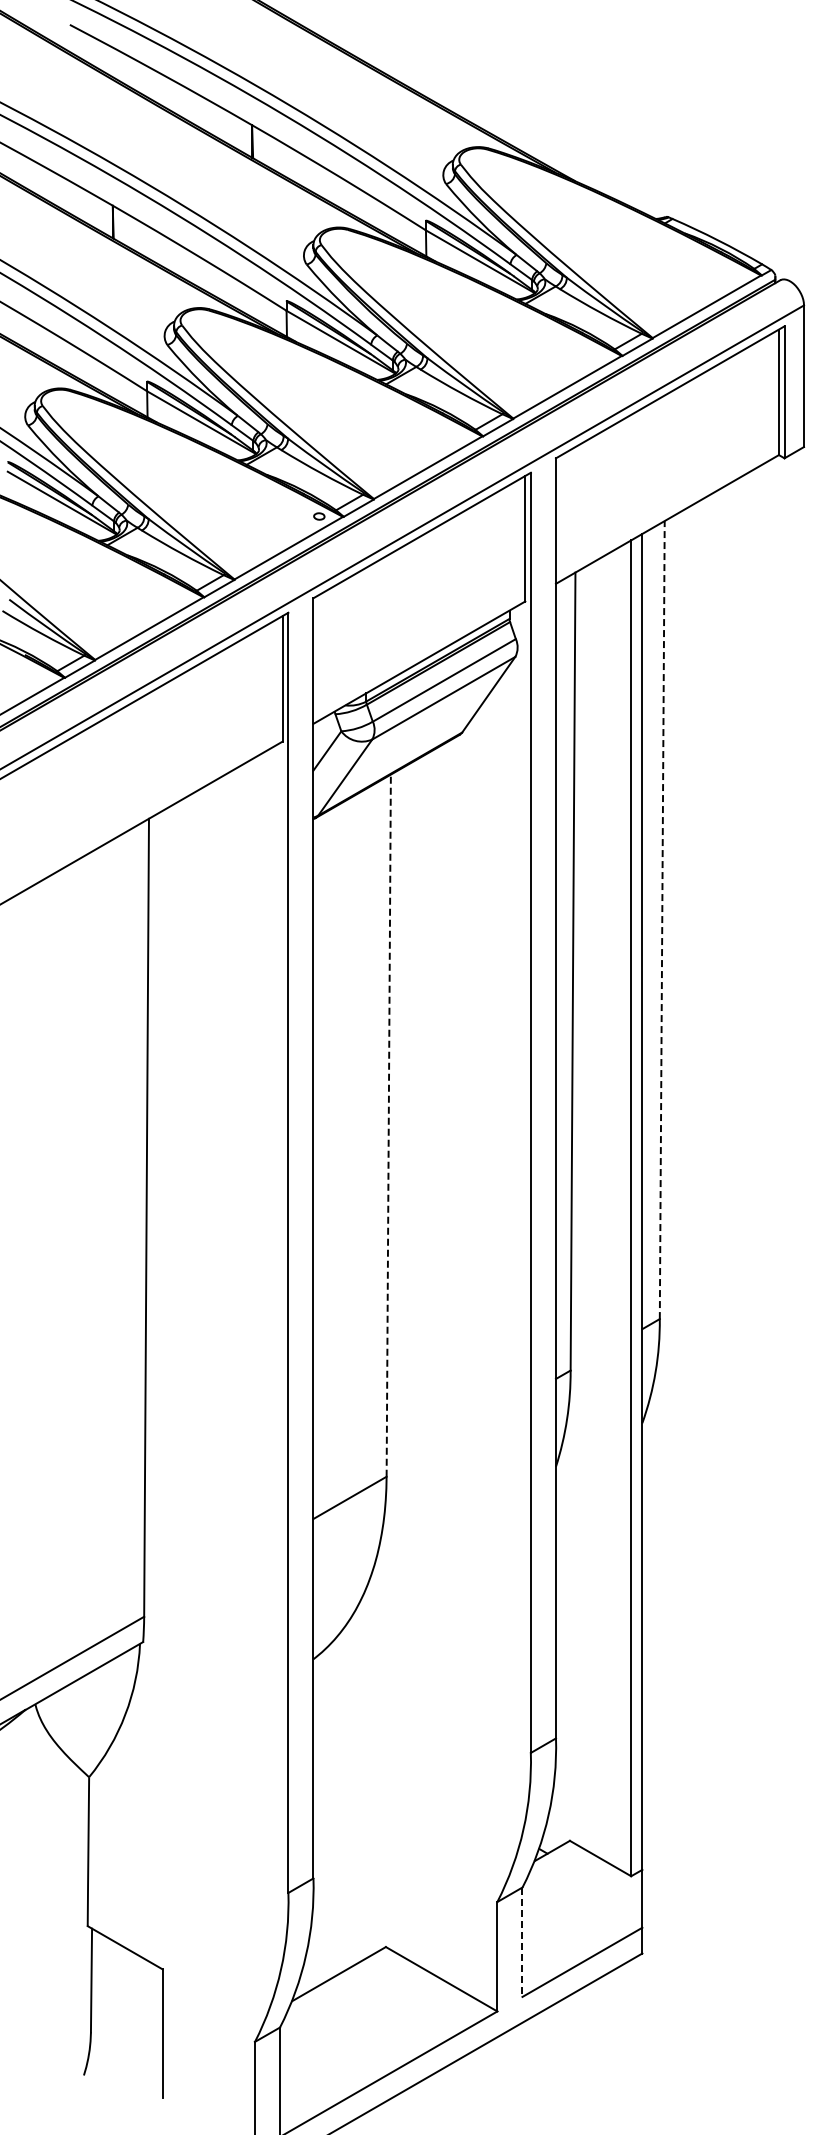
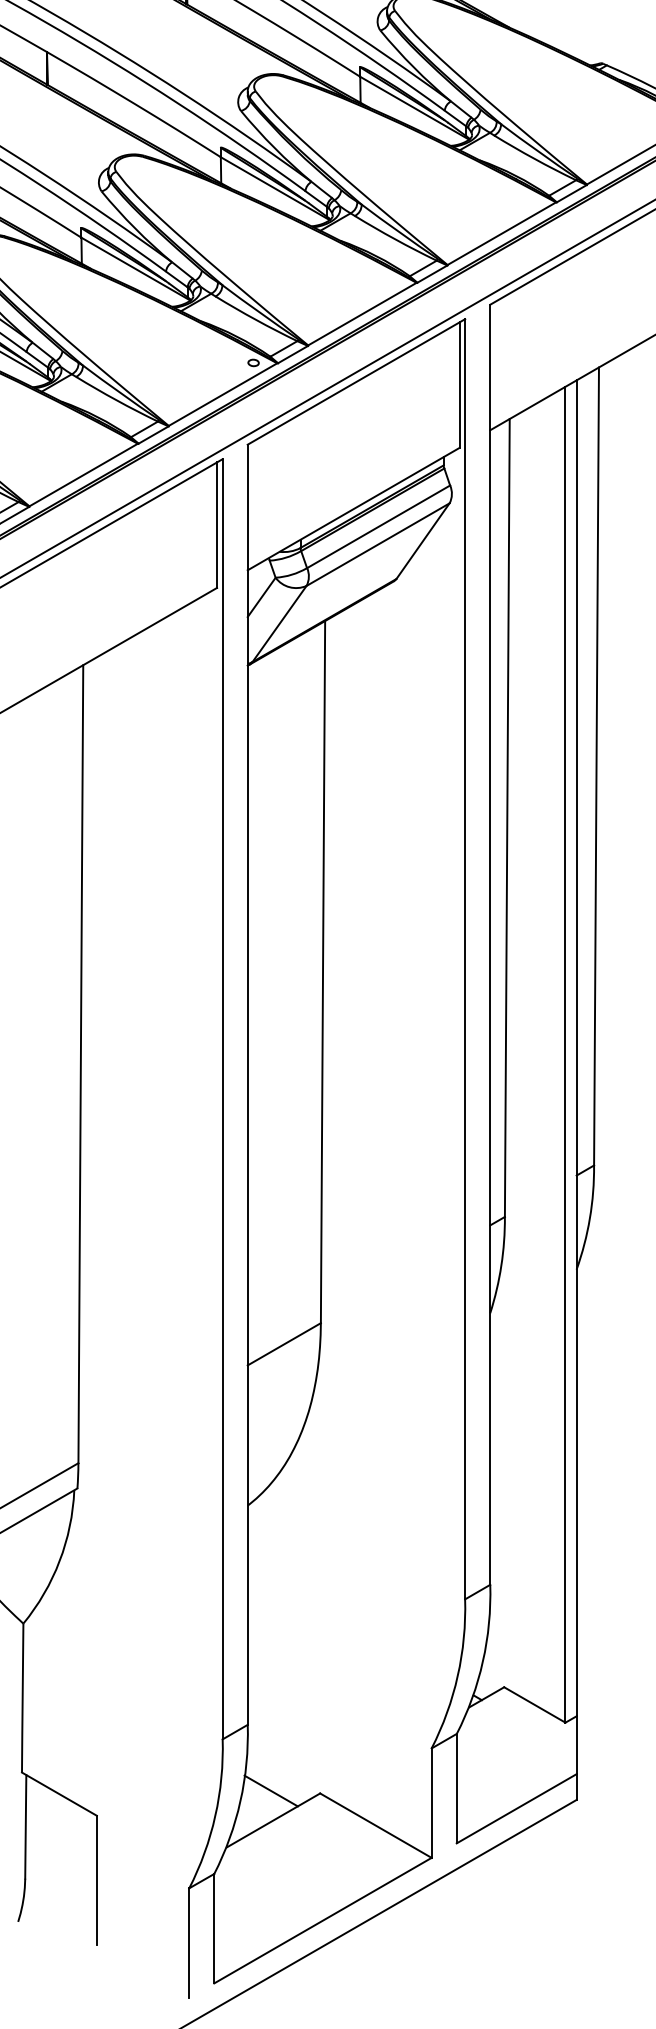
line: (662, 920) -> (596, 766), dashed -> solid
line: (388, 1125) -> (322, 971), dashed -> solid
line: (522, 1942) -> (456, 1788), dashed -> solid
line: (336, 1944) -> (270, 1790), added

